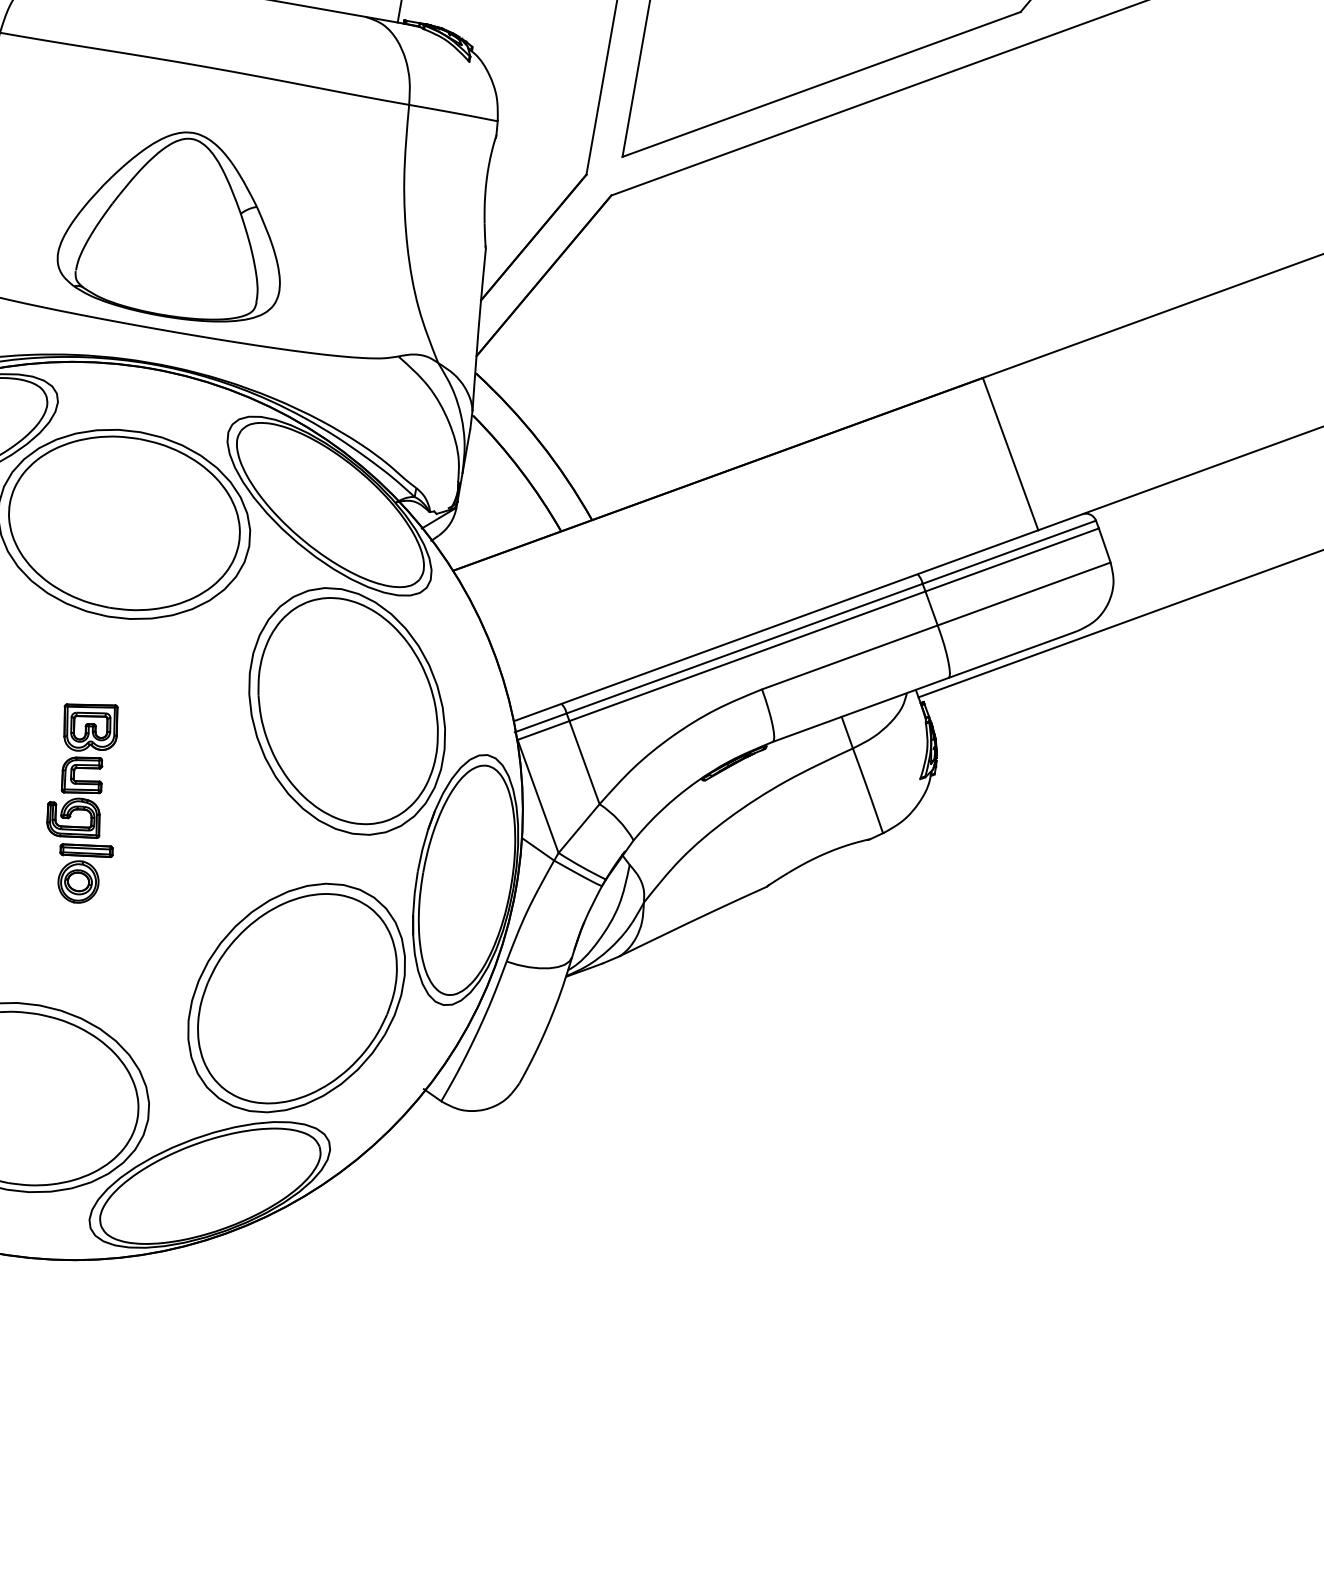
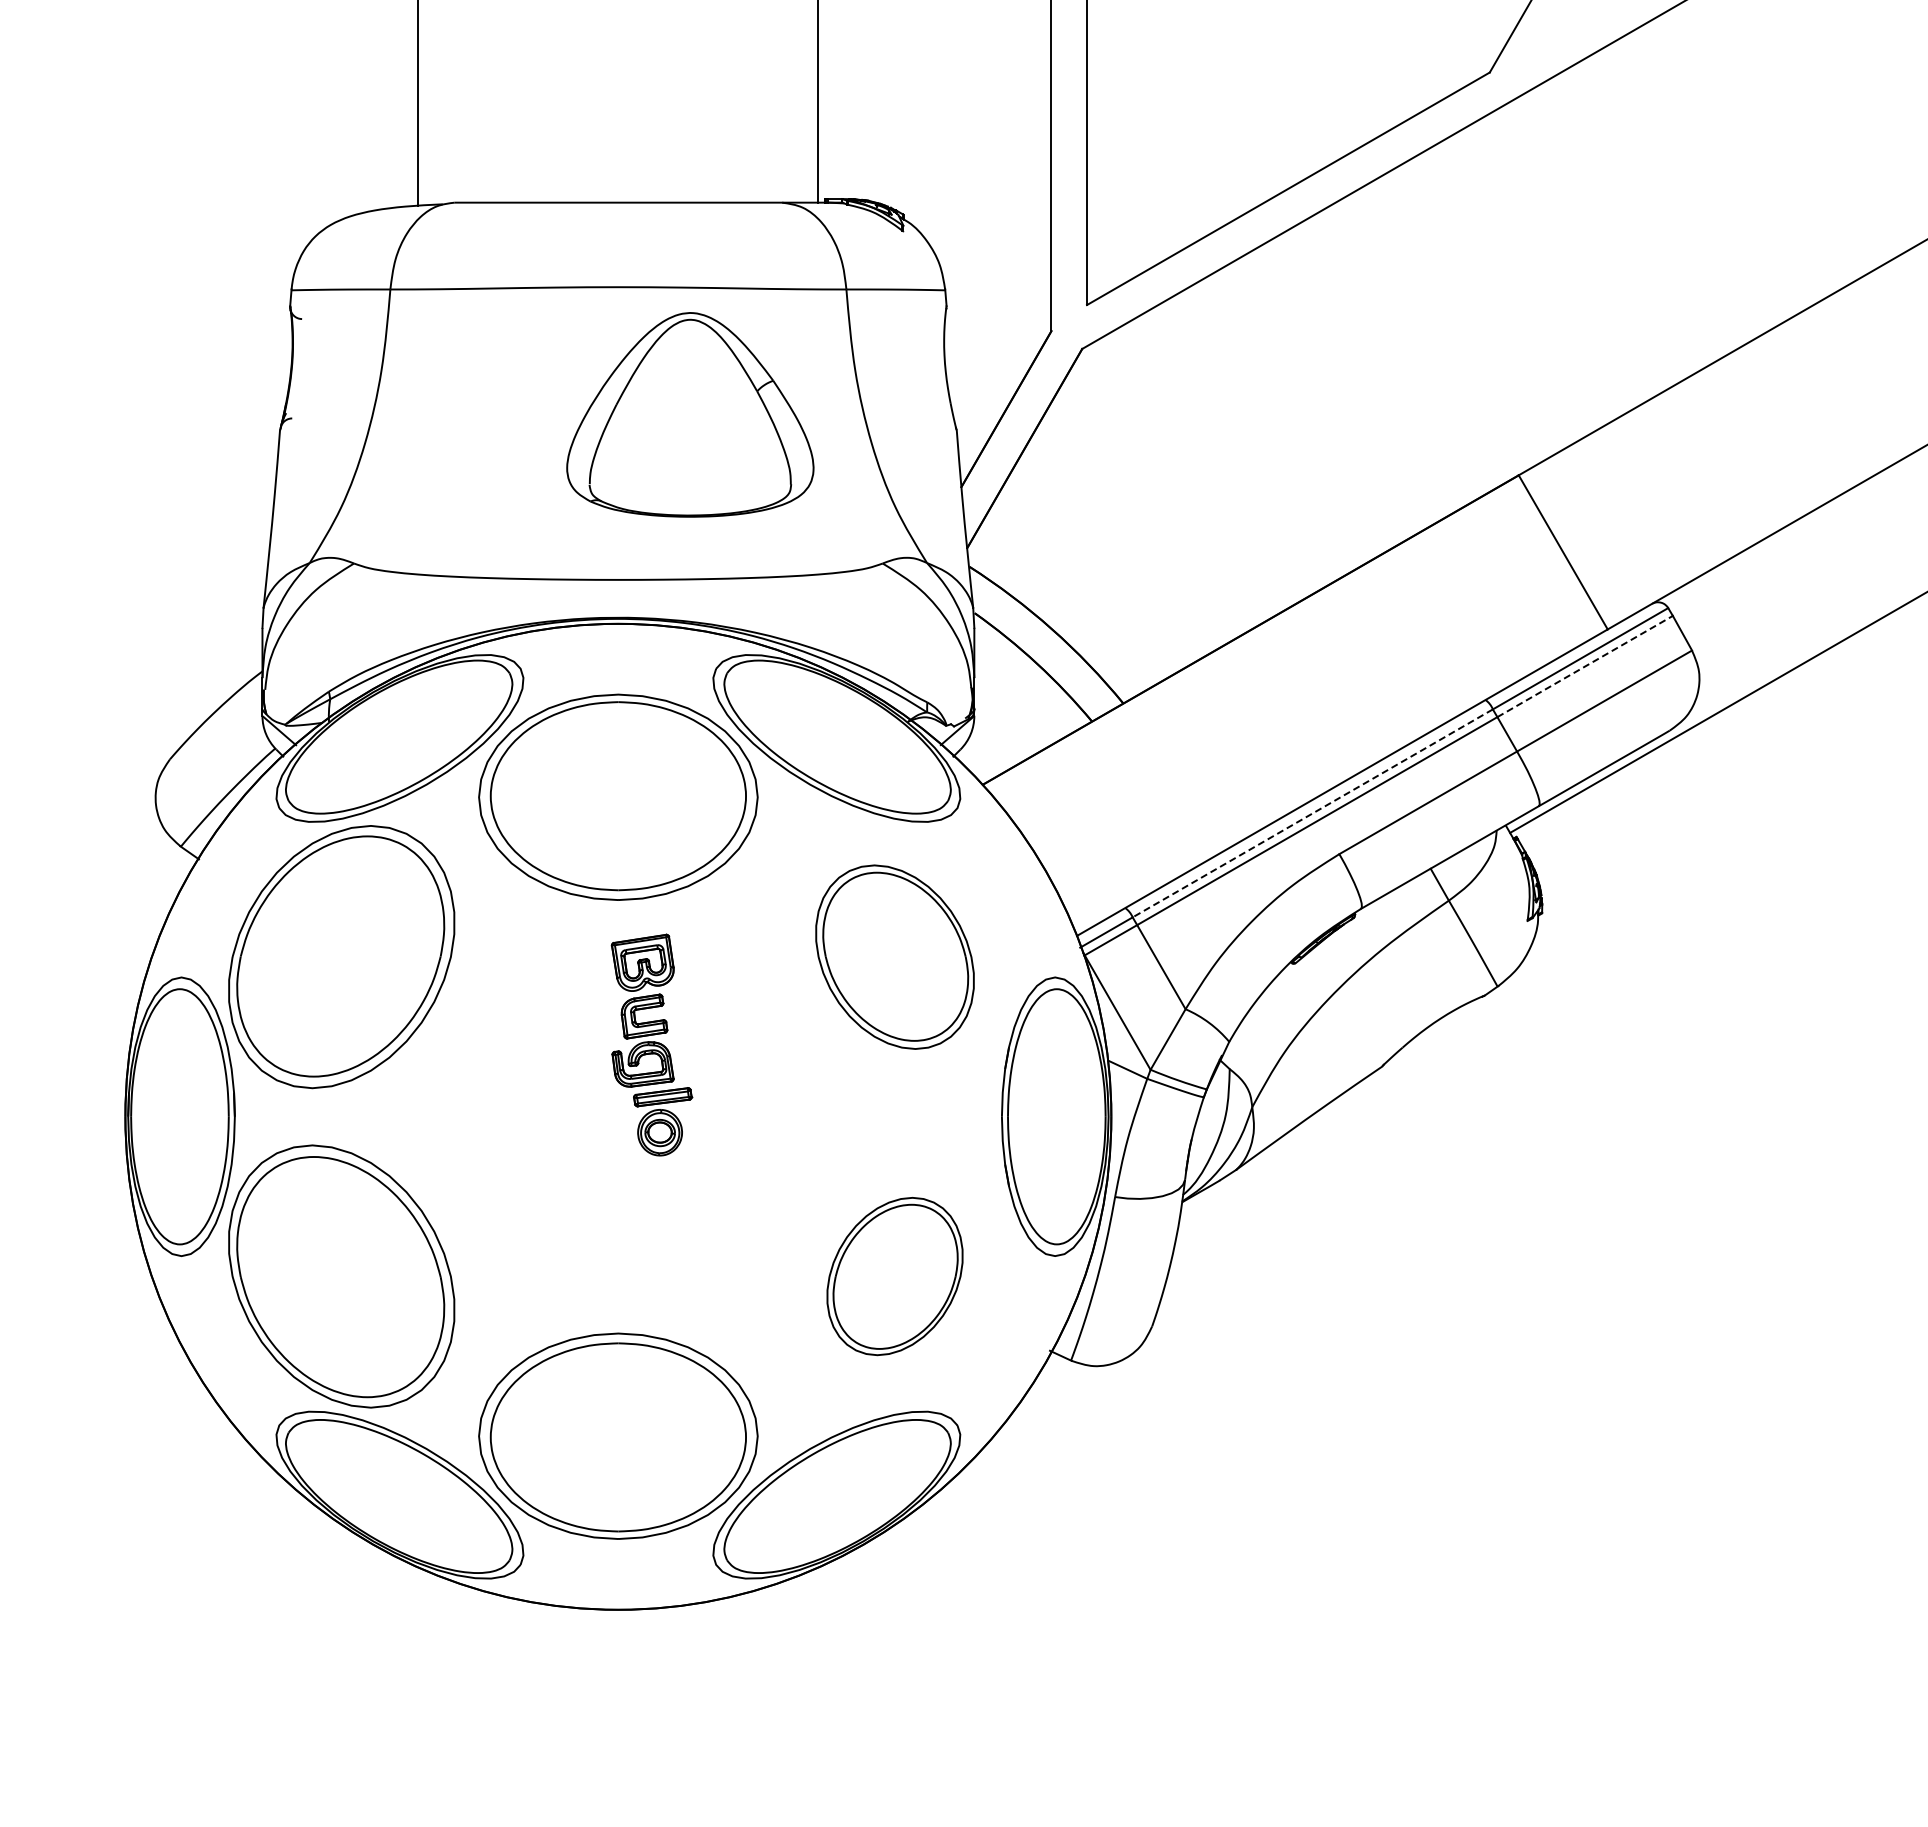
part: (177, 224) -> (690, 414), moved
line: (1012, 560) -> (1585, 666), solid -> dashed
line: (744, 648) -> (1312, 813), solid -> dashed
part: (346, 711) -> (894, 957), size x0.7
part: (84, 801) -> (651, 1044), moved
part: (296, 997) -> (894, 1276), size x0.6

